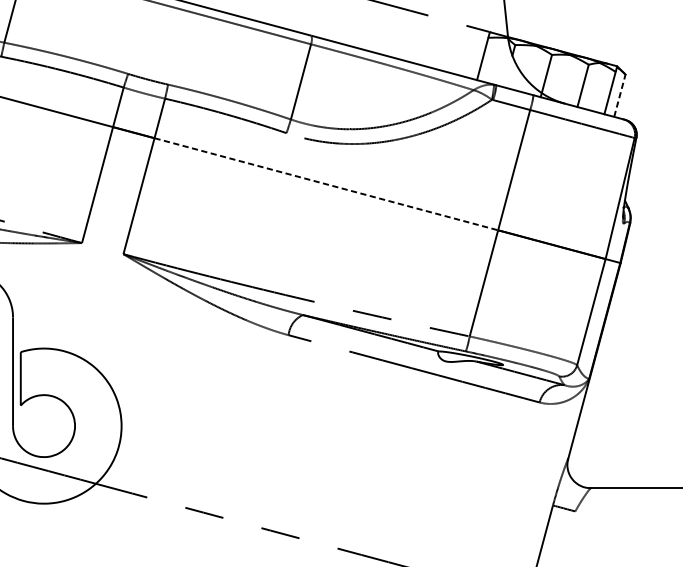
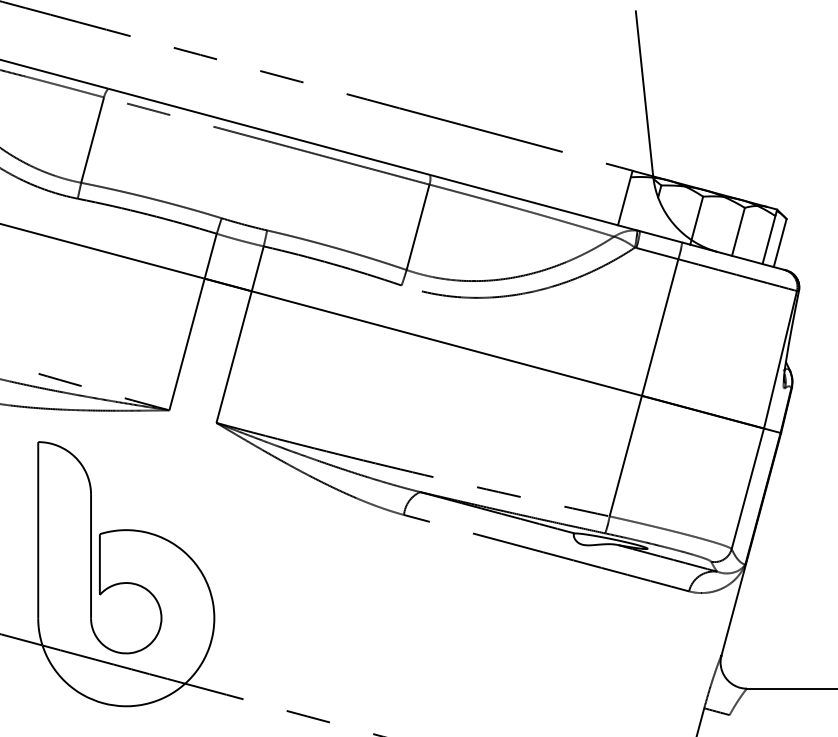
line: (620, 96) -> (780, 243), dashed -> solid
line: (326, 184) -> (446, 343), dashed -> solid

